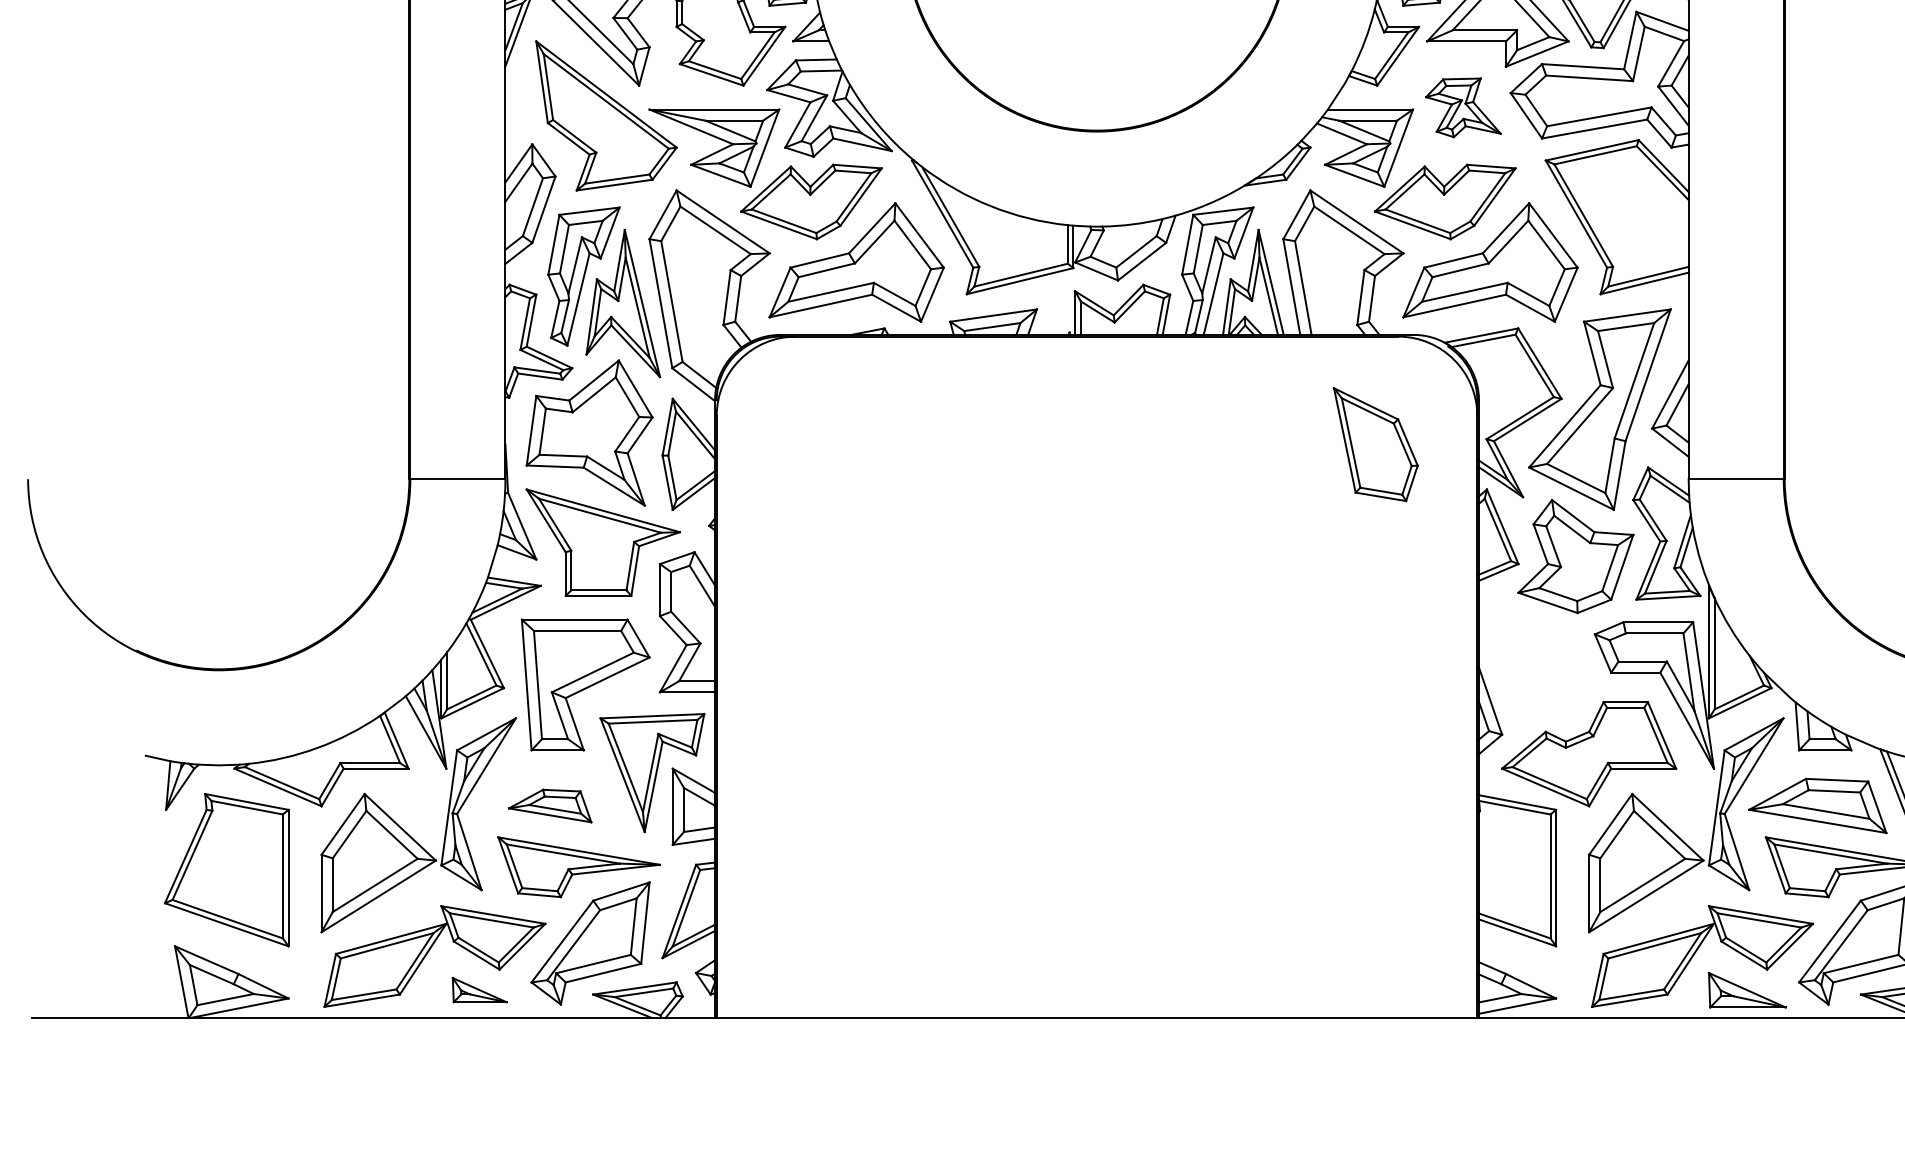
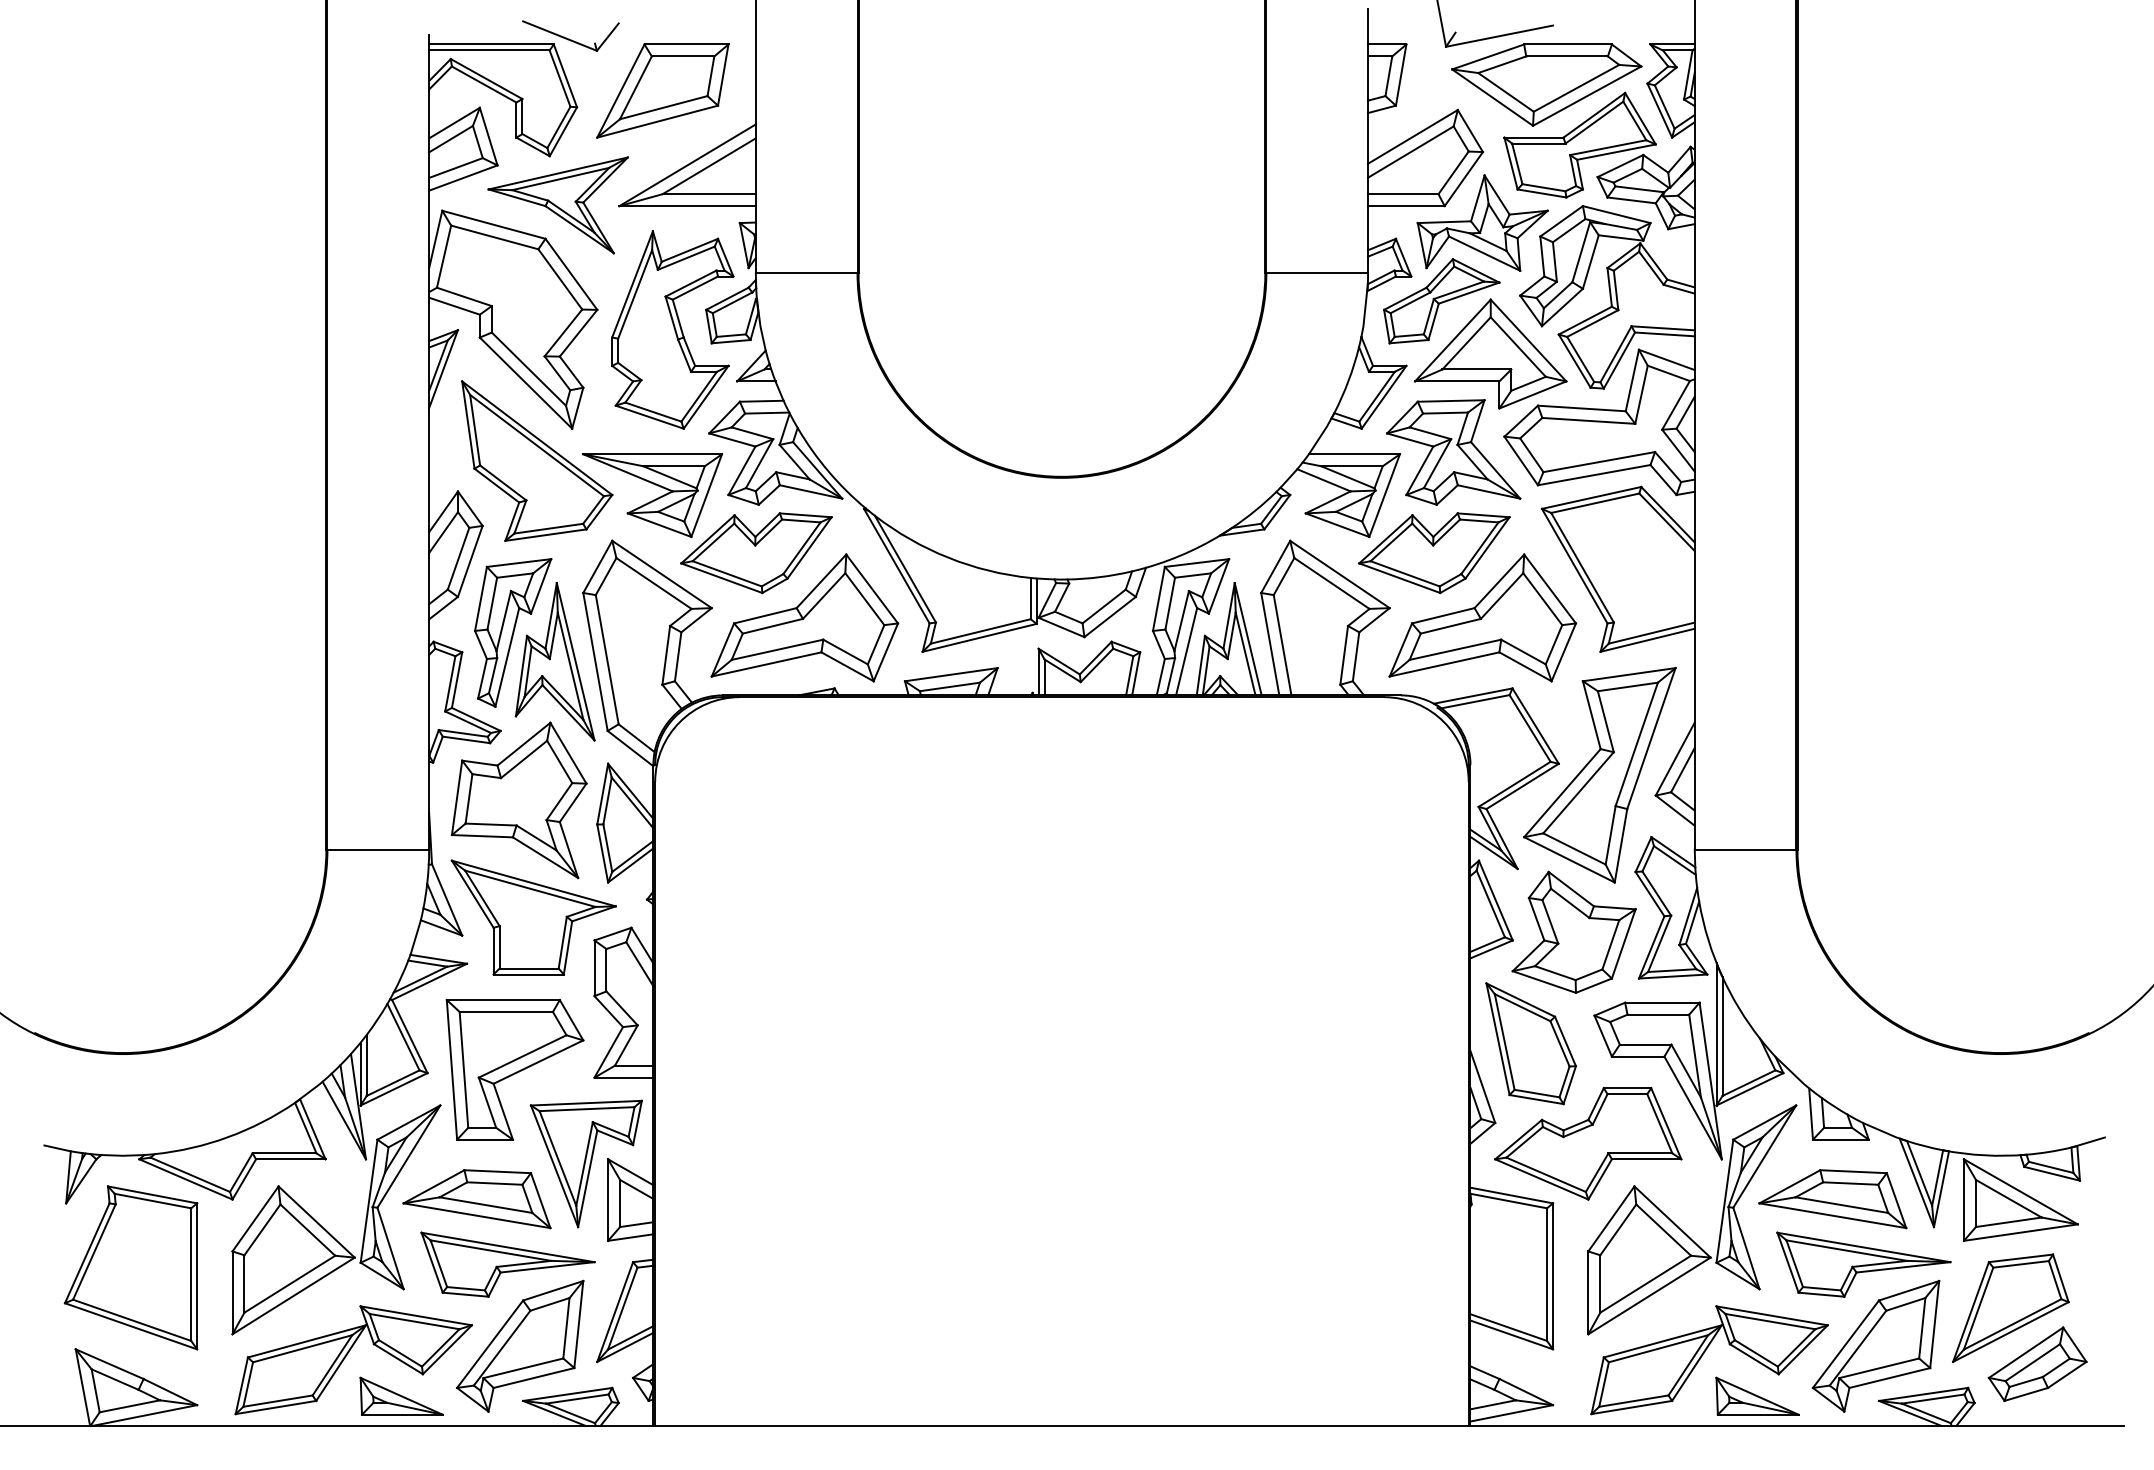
part: (1463, 107) -> (1453, 452), size x1.67
part: (1375, 444) -> (1530, 1043), moved
part: (549, 806) -> (476, 1199), size x1.67
part: (479, 989) -> (401, 1395), size x1.43

